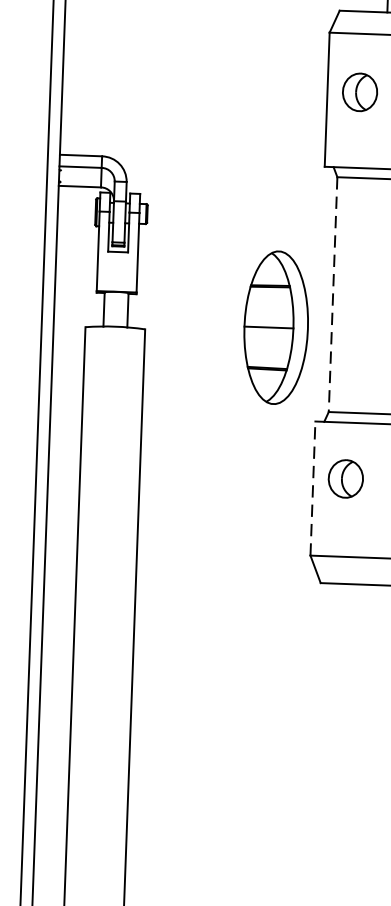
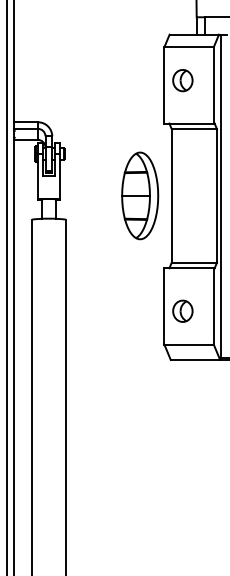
line: (332, 293) -> (171, 195), dashed -> solid
part: (276, 327) -> (140, 195), moved
part: (345, 477) -> (182, 310), moved
line: (313, 486) -> (164, 305), dashed -> solid

